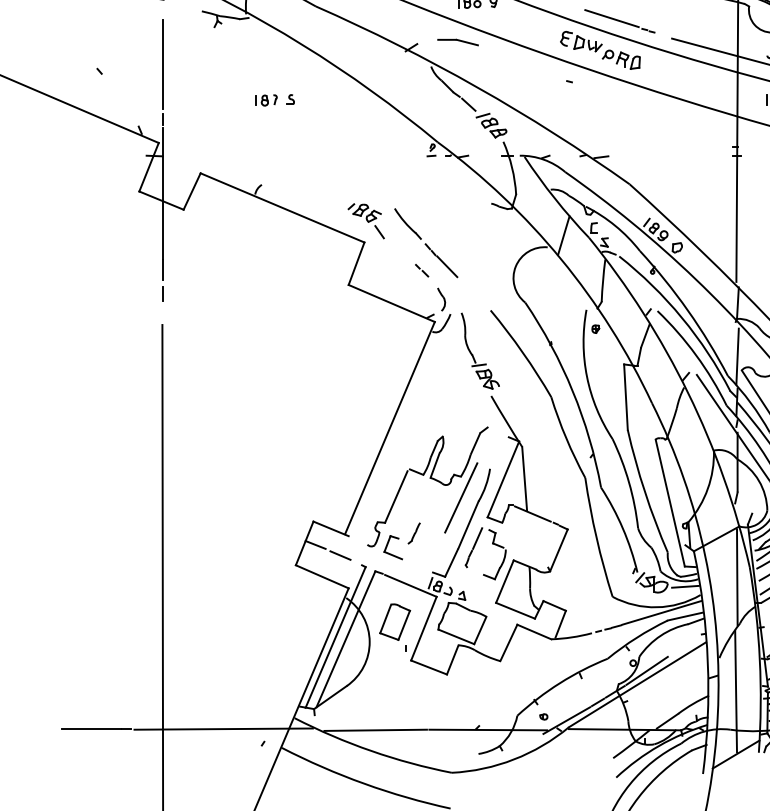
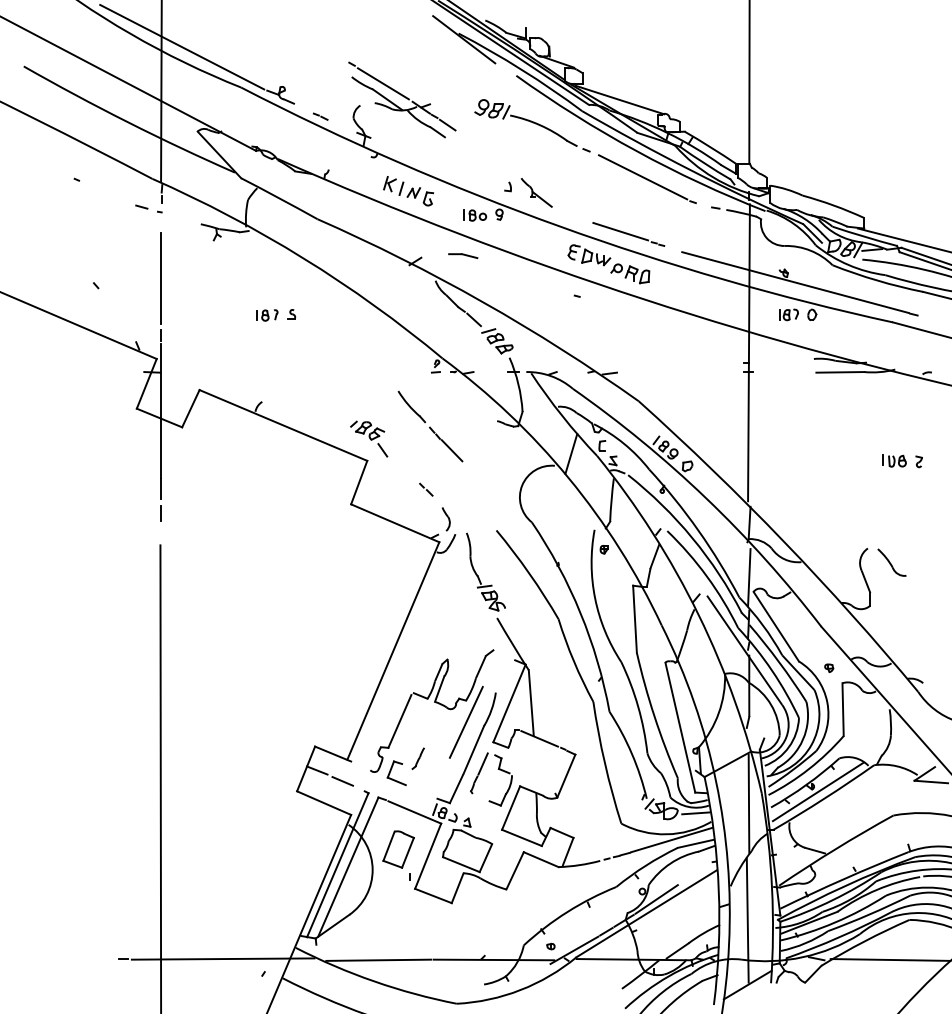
part: (457, 41) -> (462, 255), size x0.7
part: (426, 243) -> (430, 426), moved
line: (91, 729) -> (87, 959), removed

